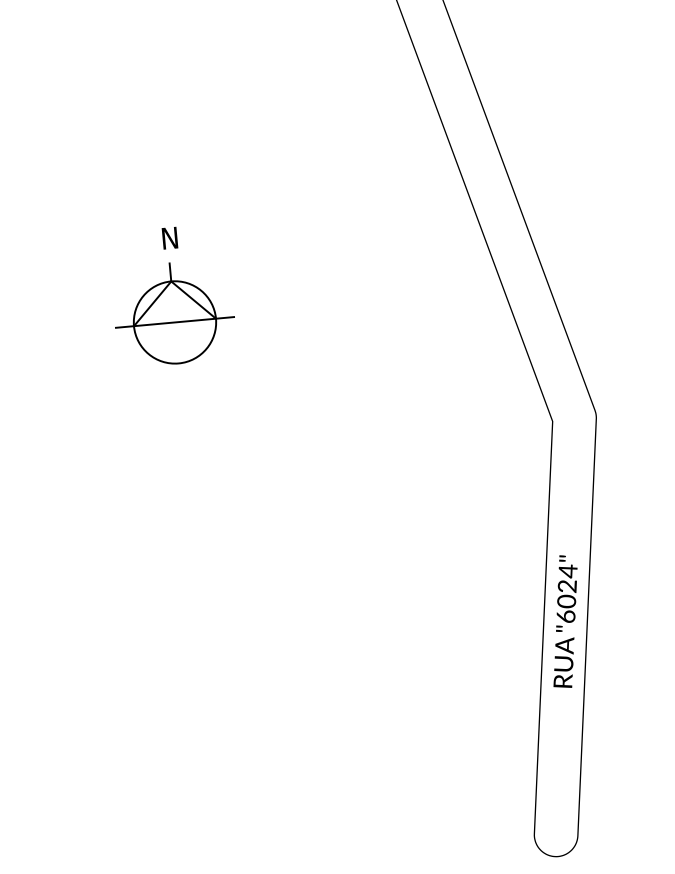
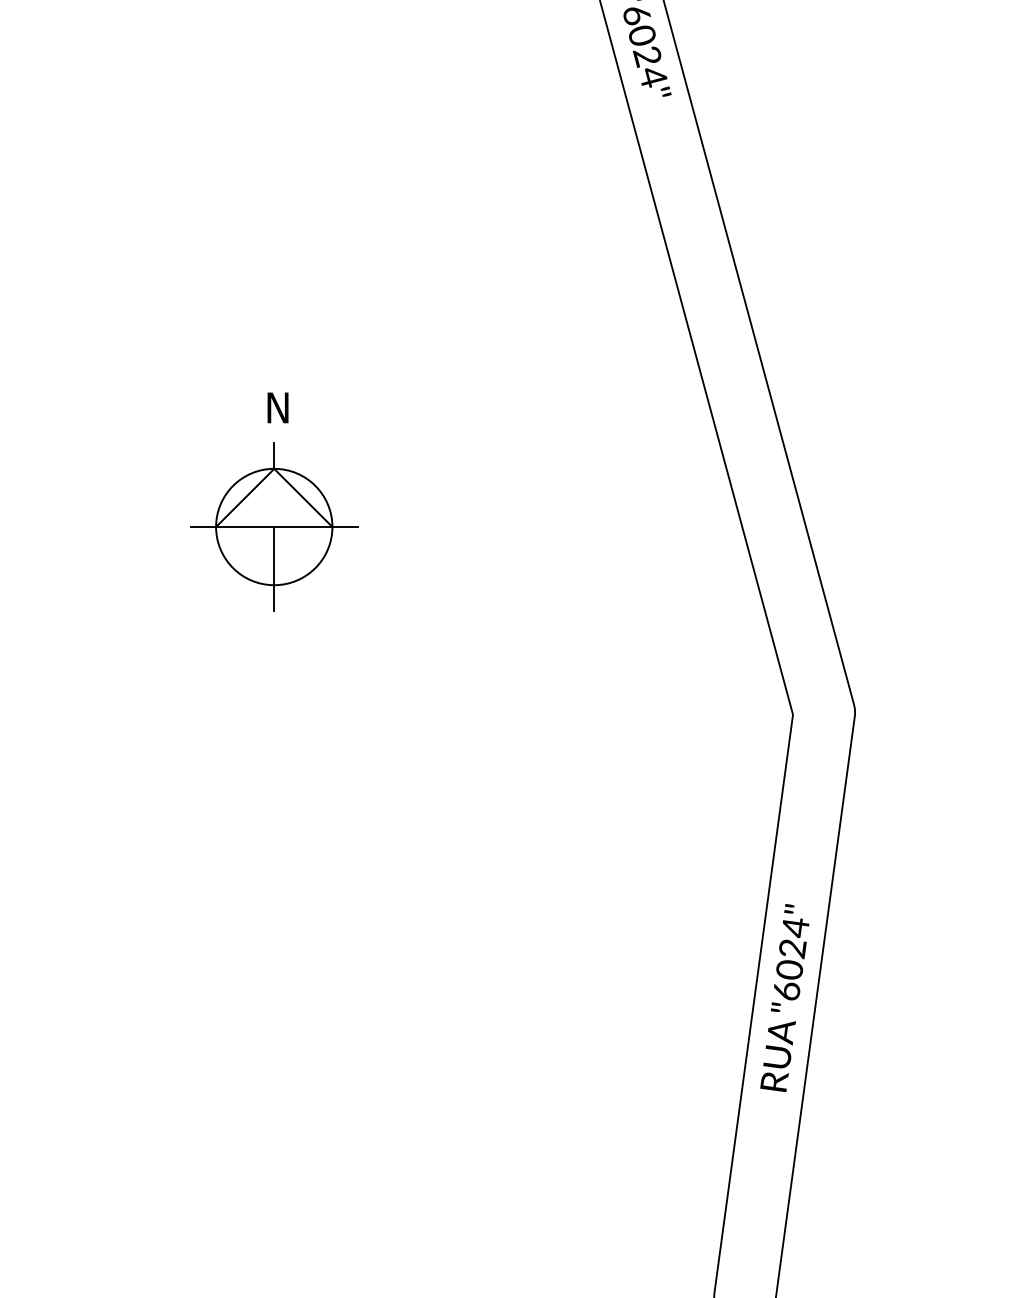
line: (177, 351) -> (274, 568), added

